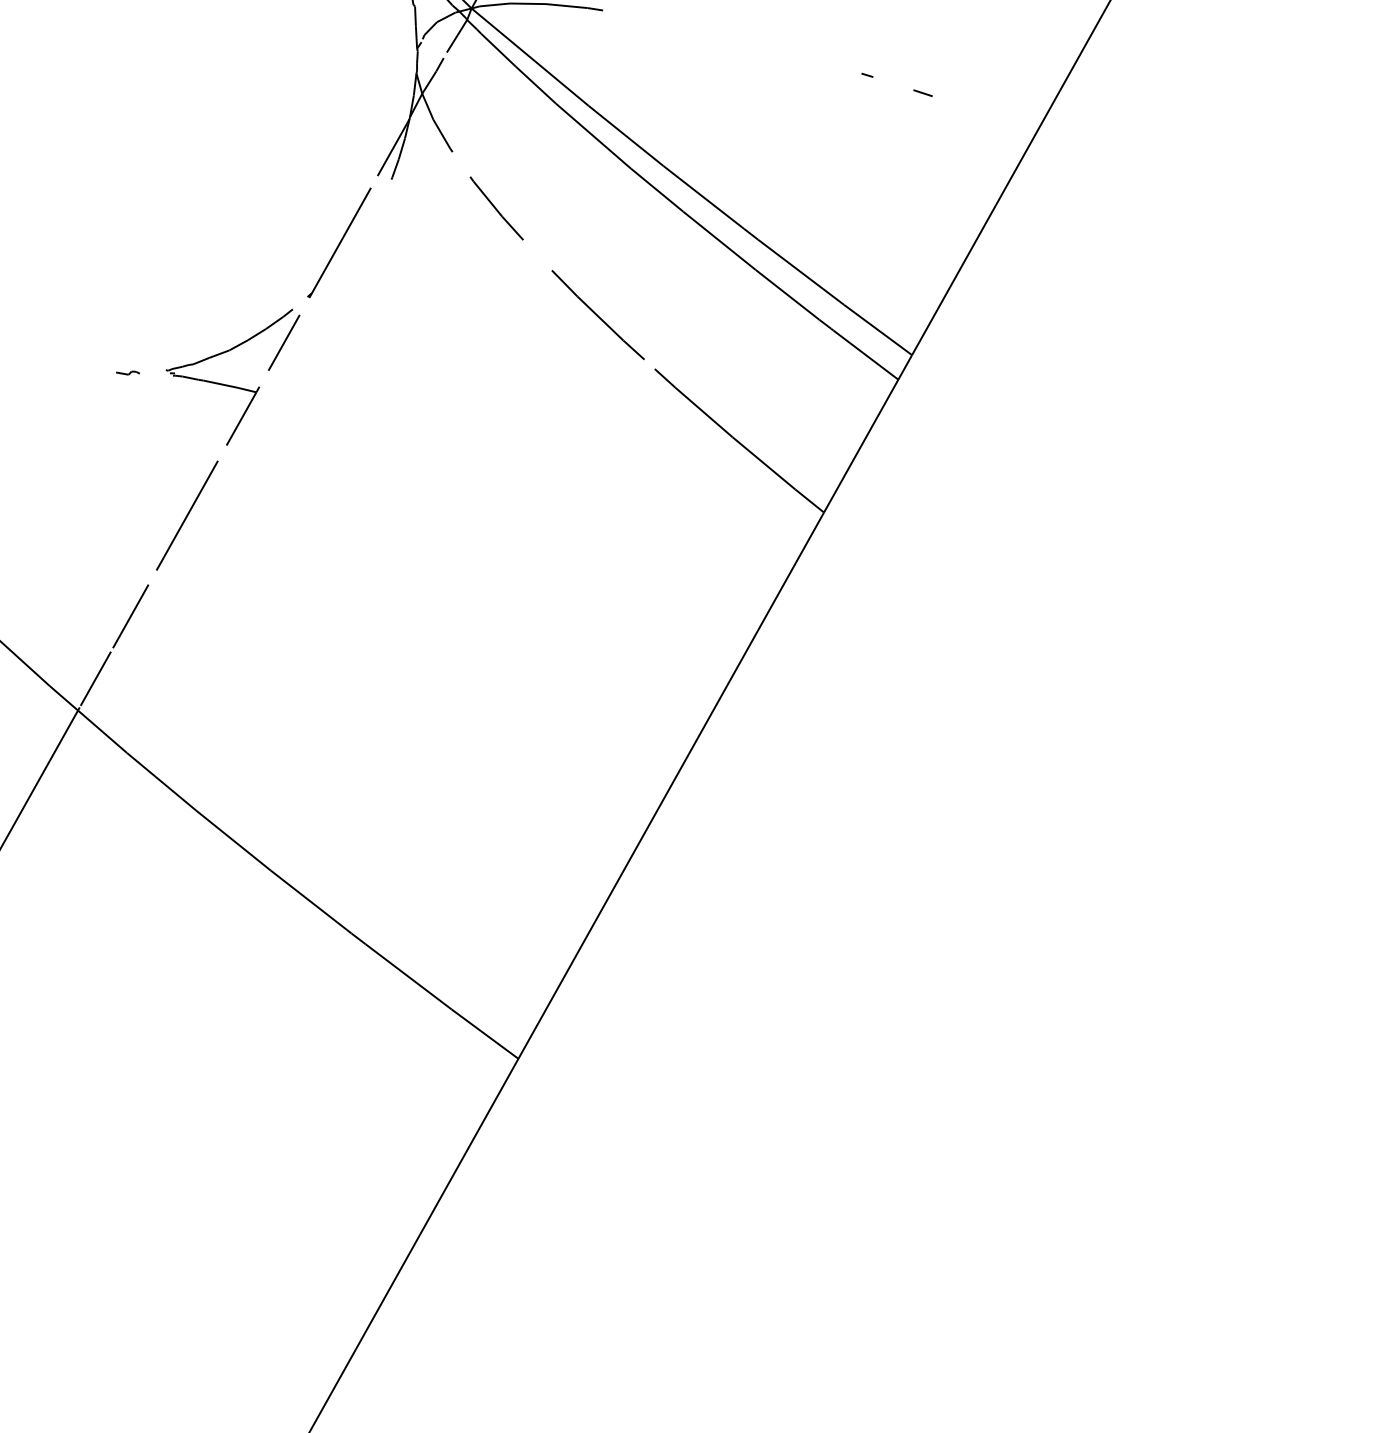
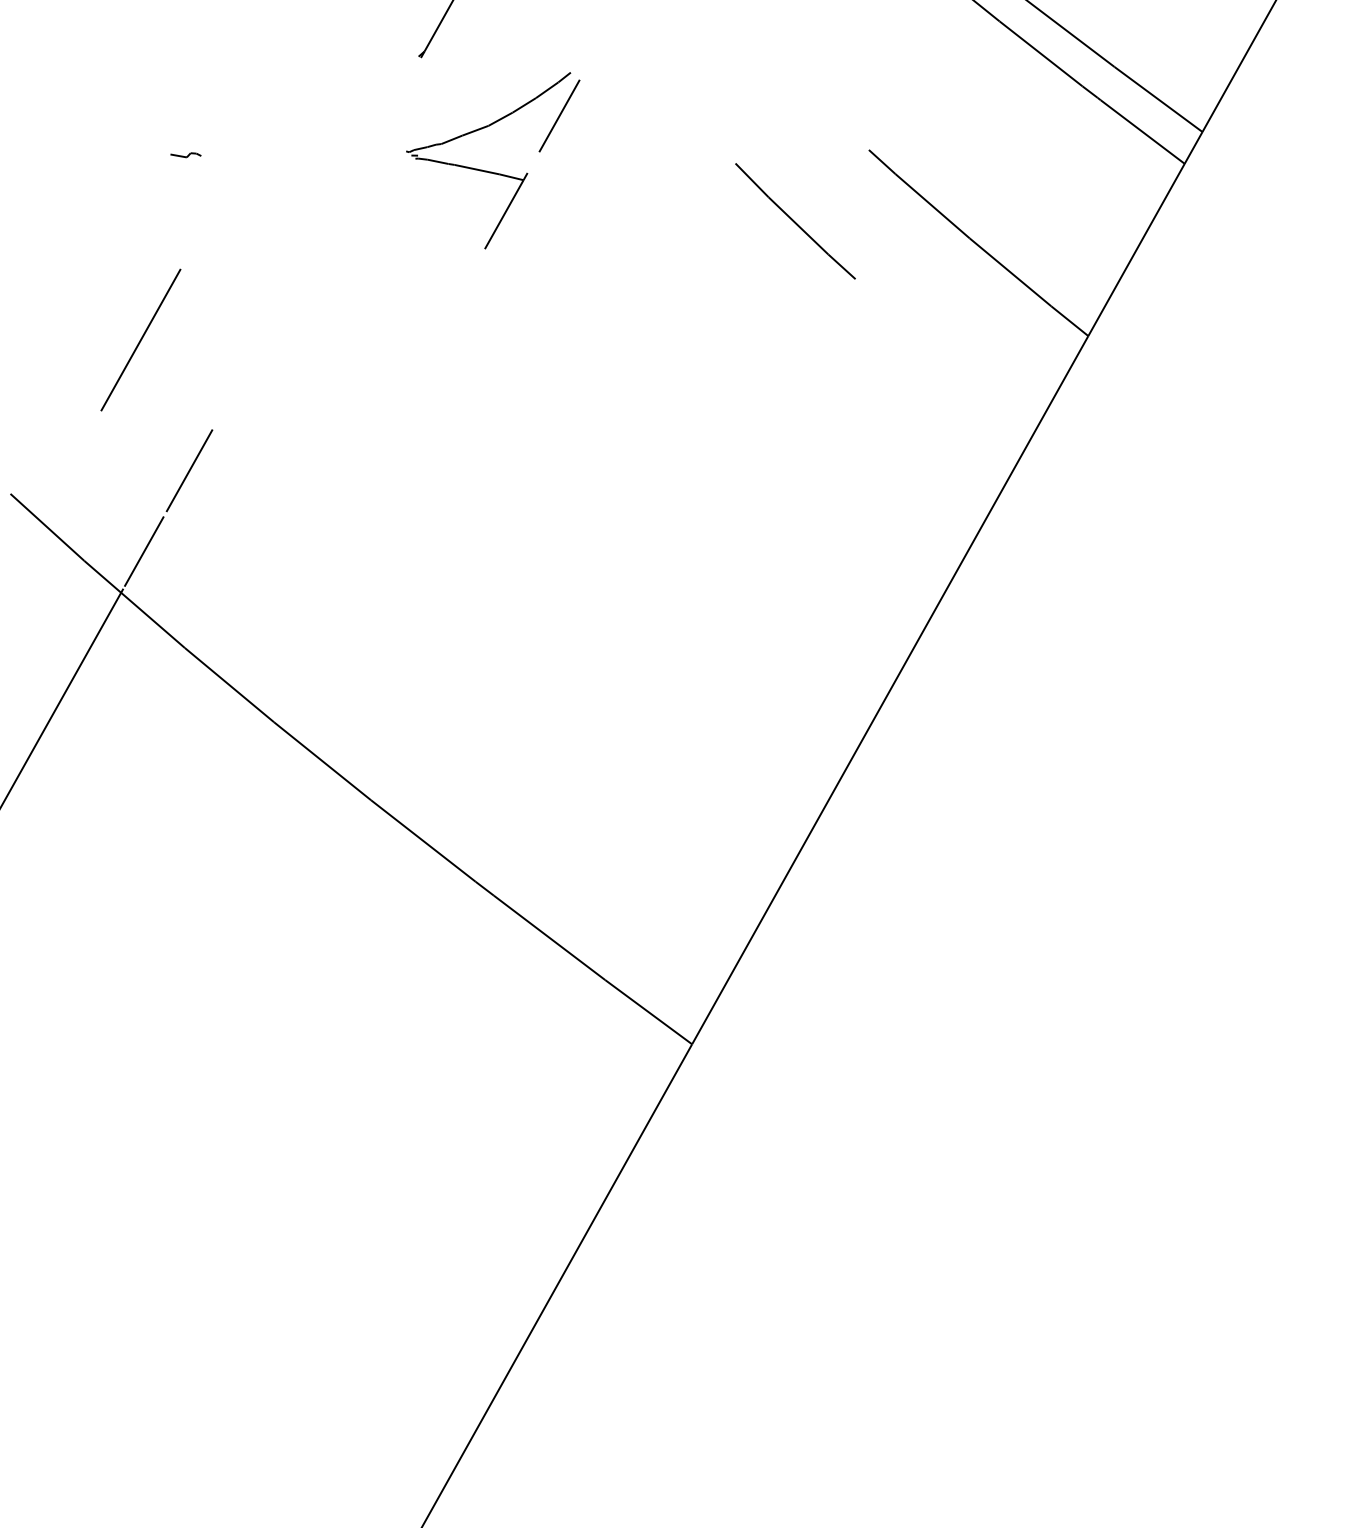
line: (597, 315) -> (794, 221), moved
part: (228, 384) -> (487, 170), moved
line: (187, 515) -> (141, 339), moved

